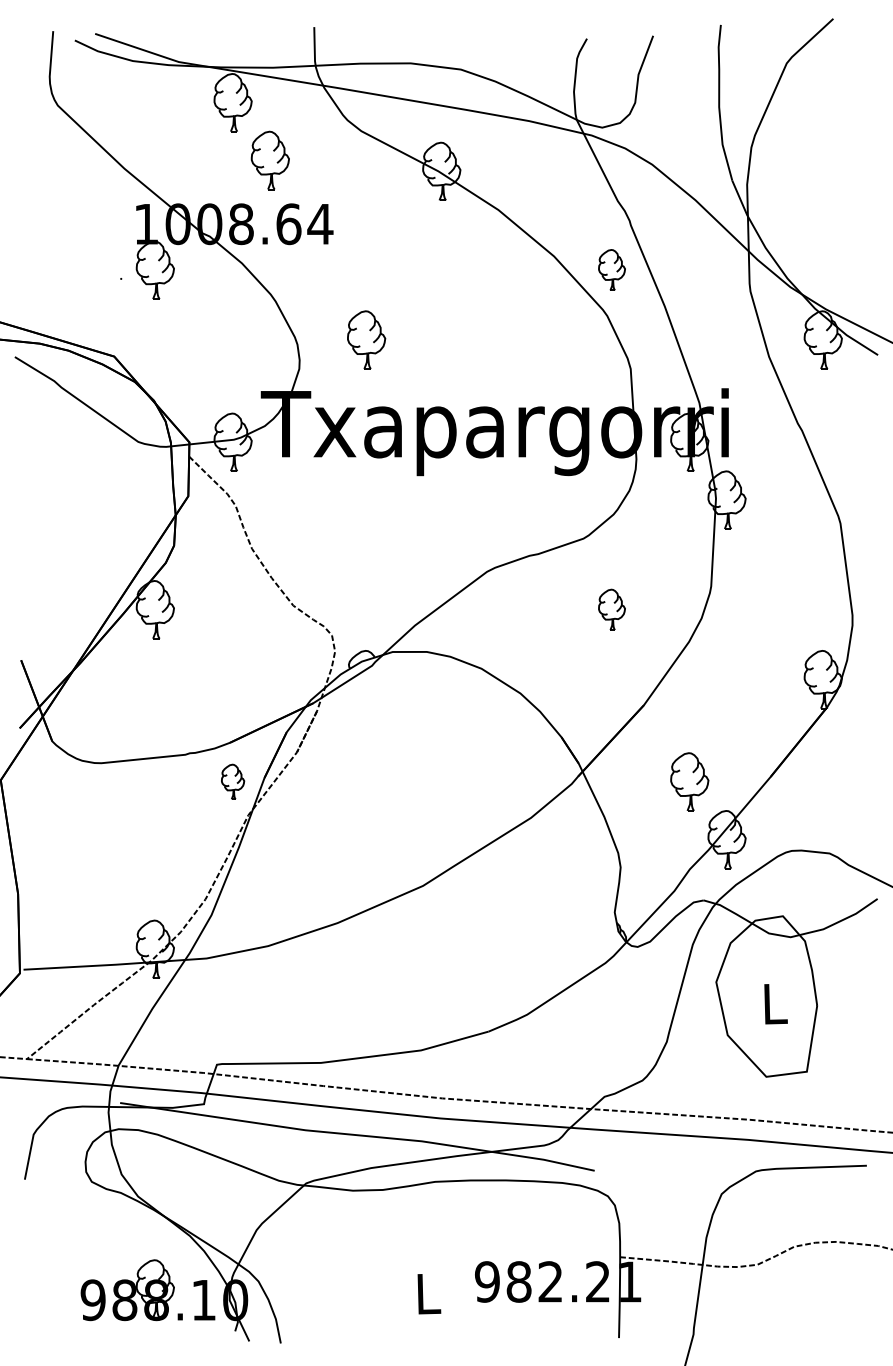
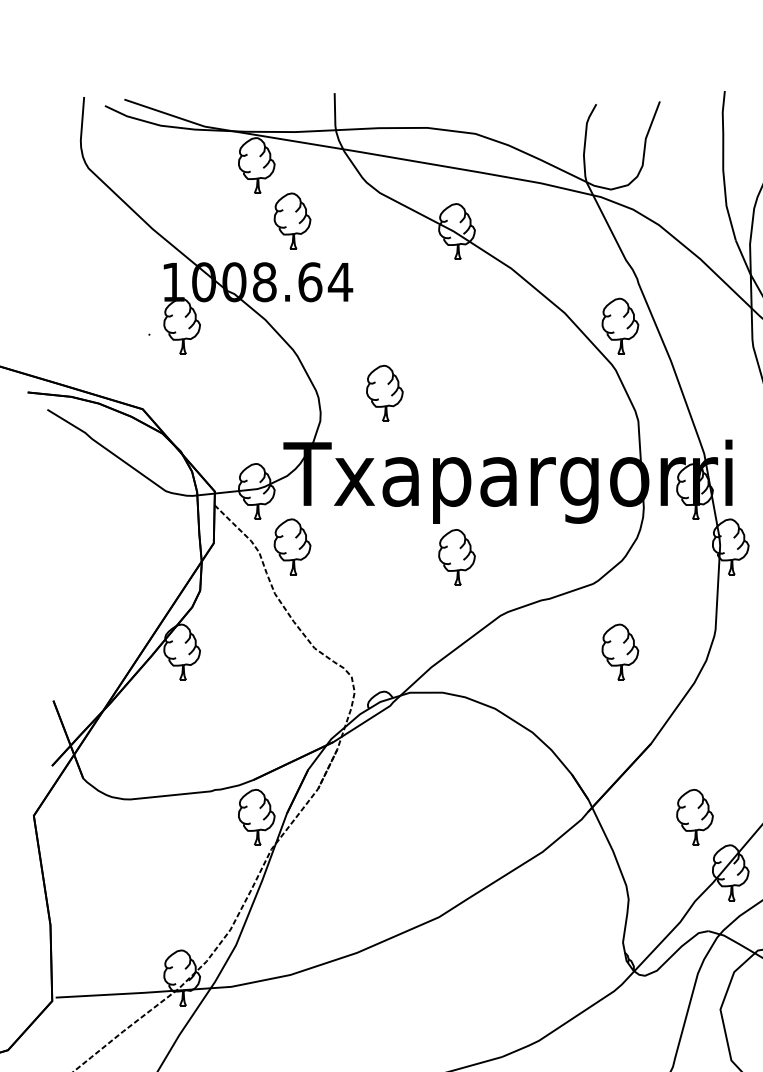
part: (611, 269) -> (619, 325), size x1.43
part: (269, 499) -> (291, 546), added
part: (441, 510) -> (456, 556), added
part: (611, 609) -> (619, 651), size x1.43
part: (232, 781) -> (256, 817), size x1.67

